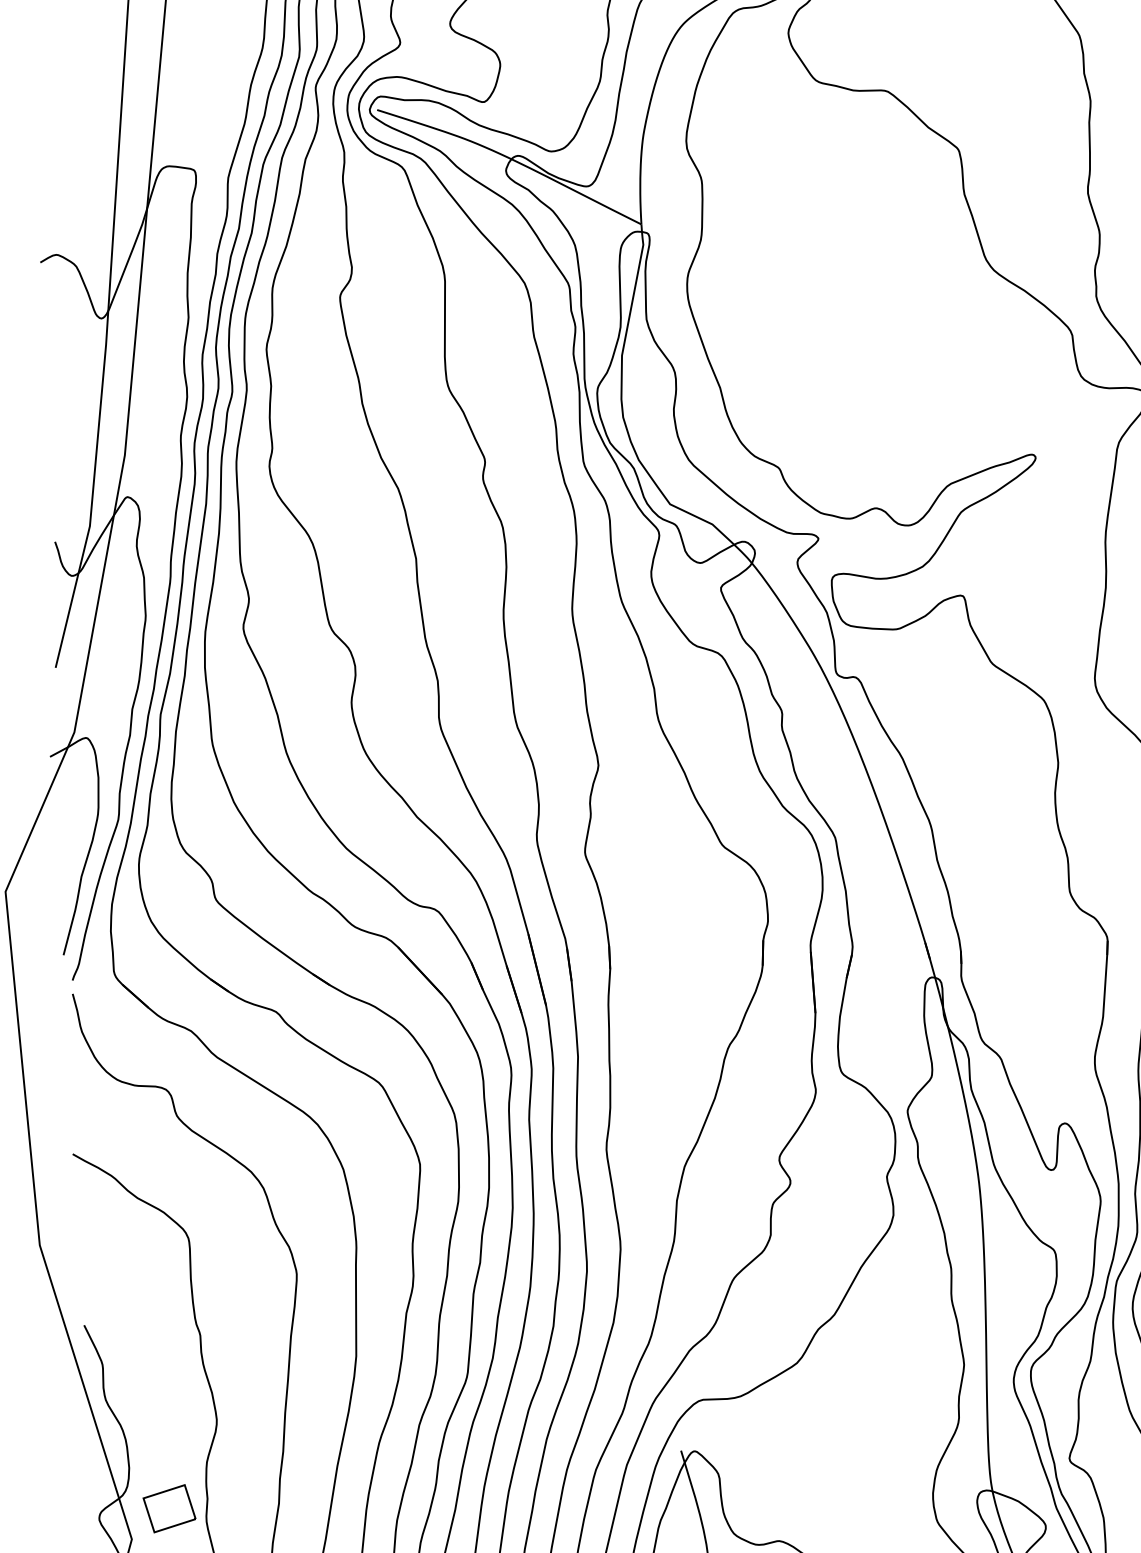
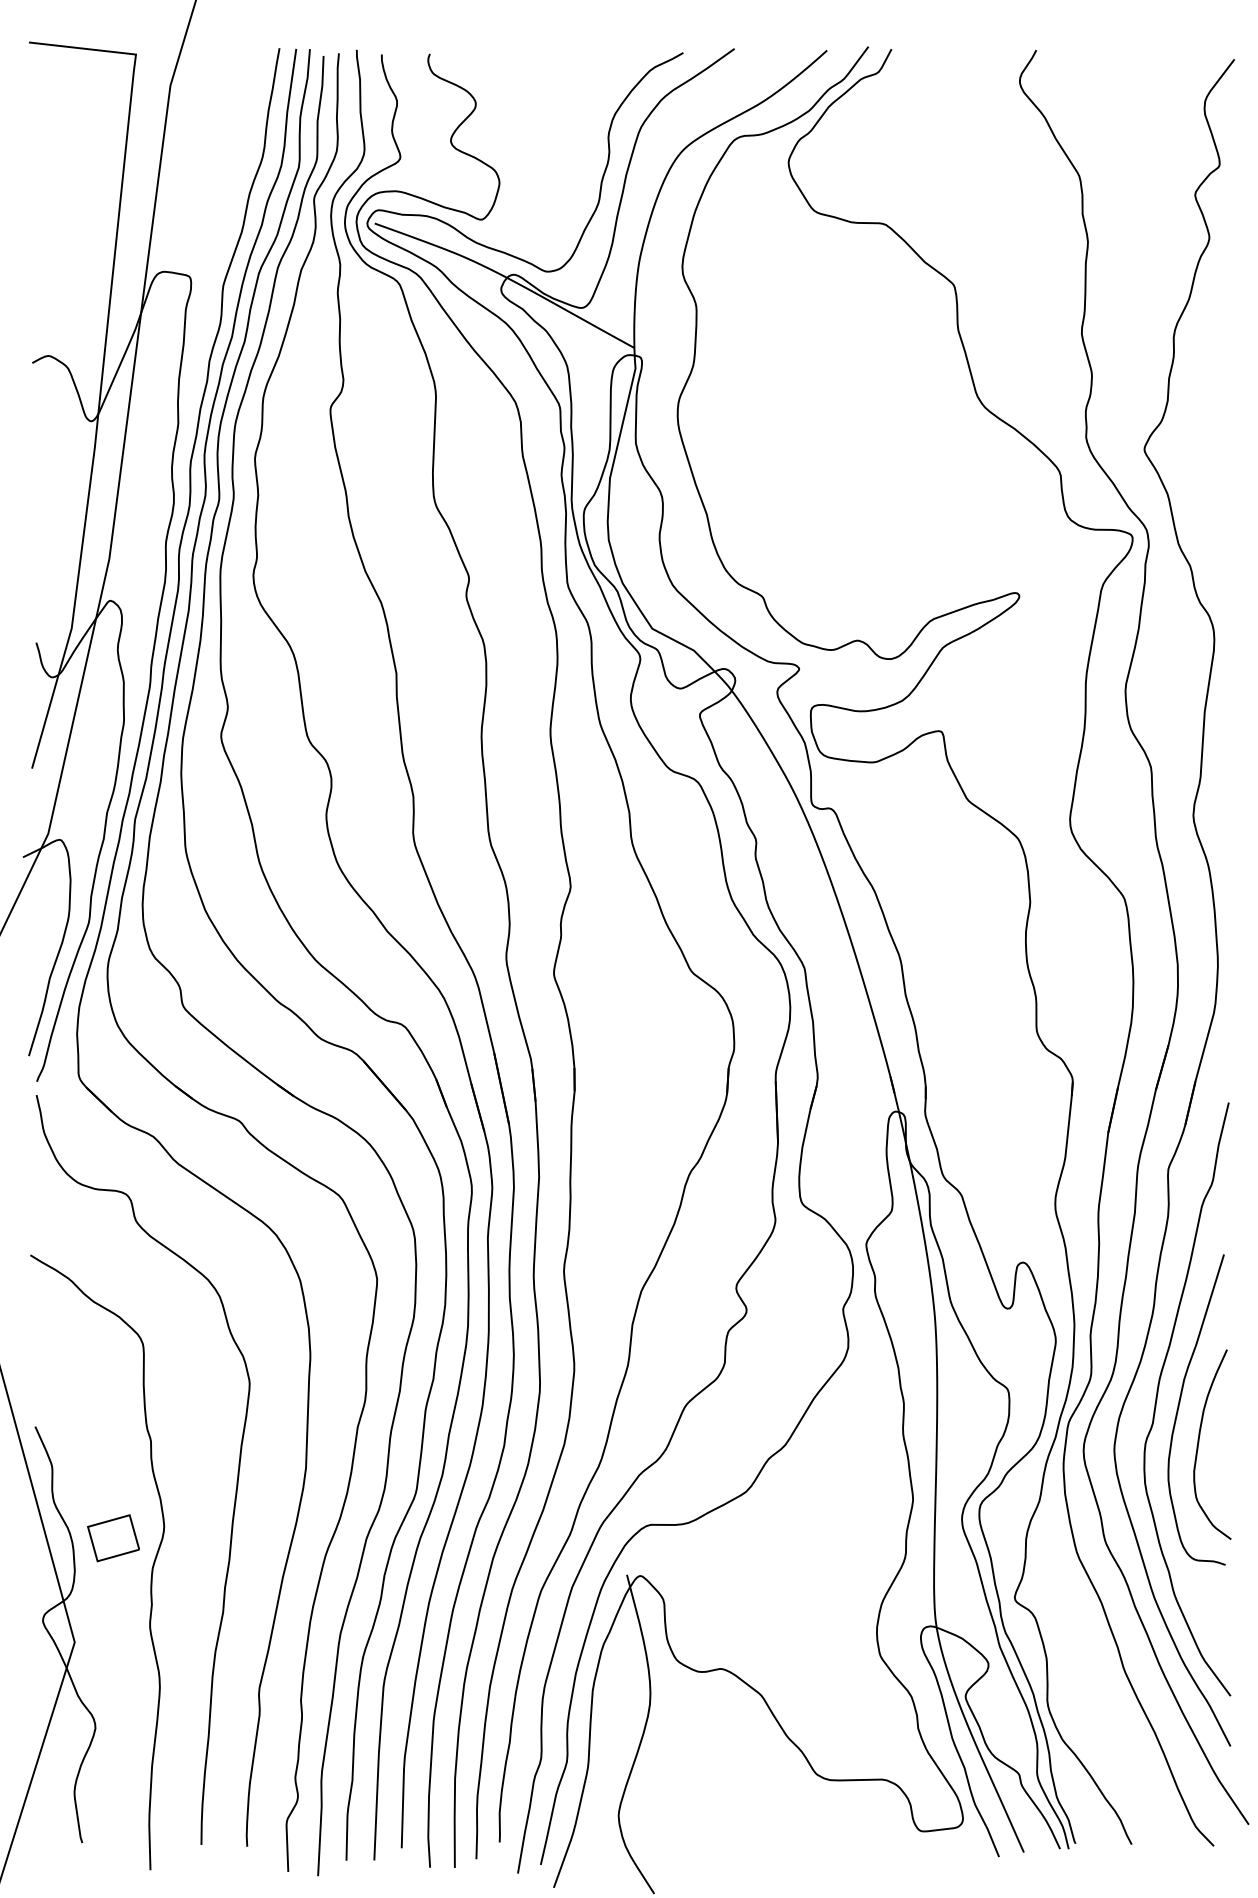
part: (169, 1508) -> (113, 1538), moved

